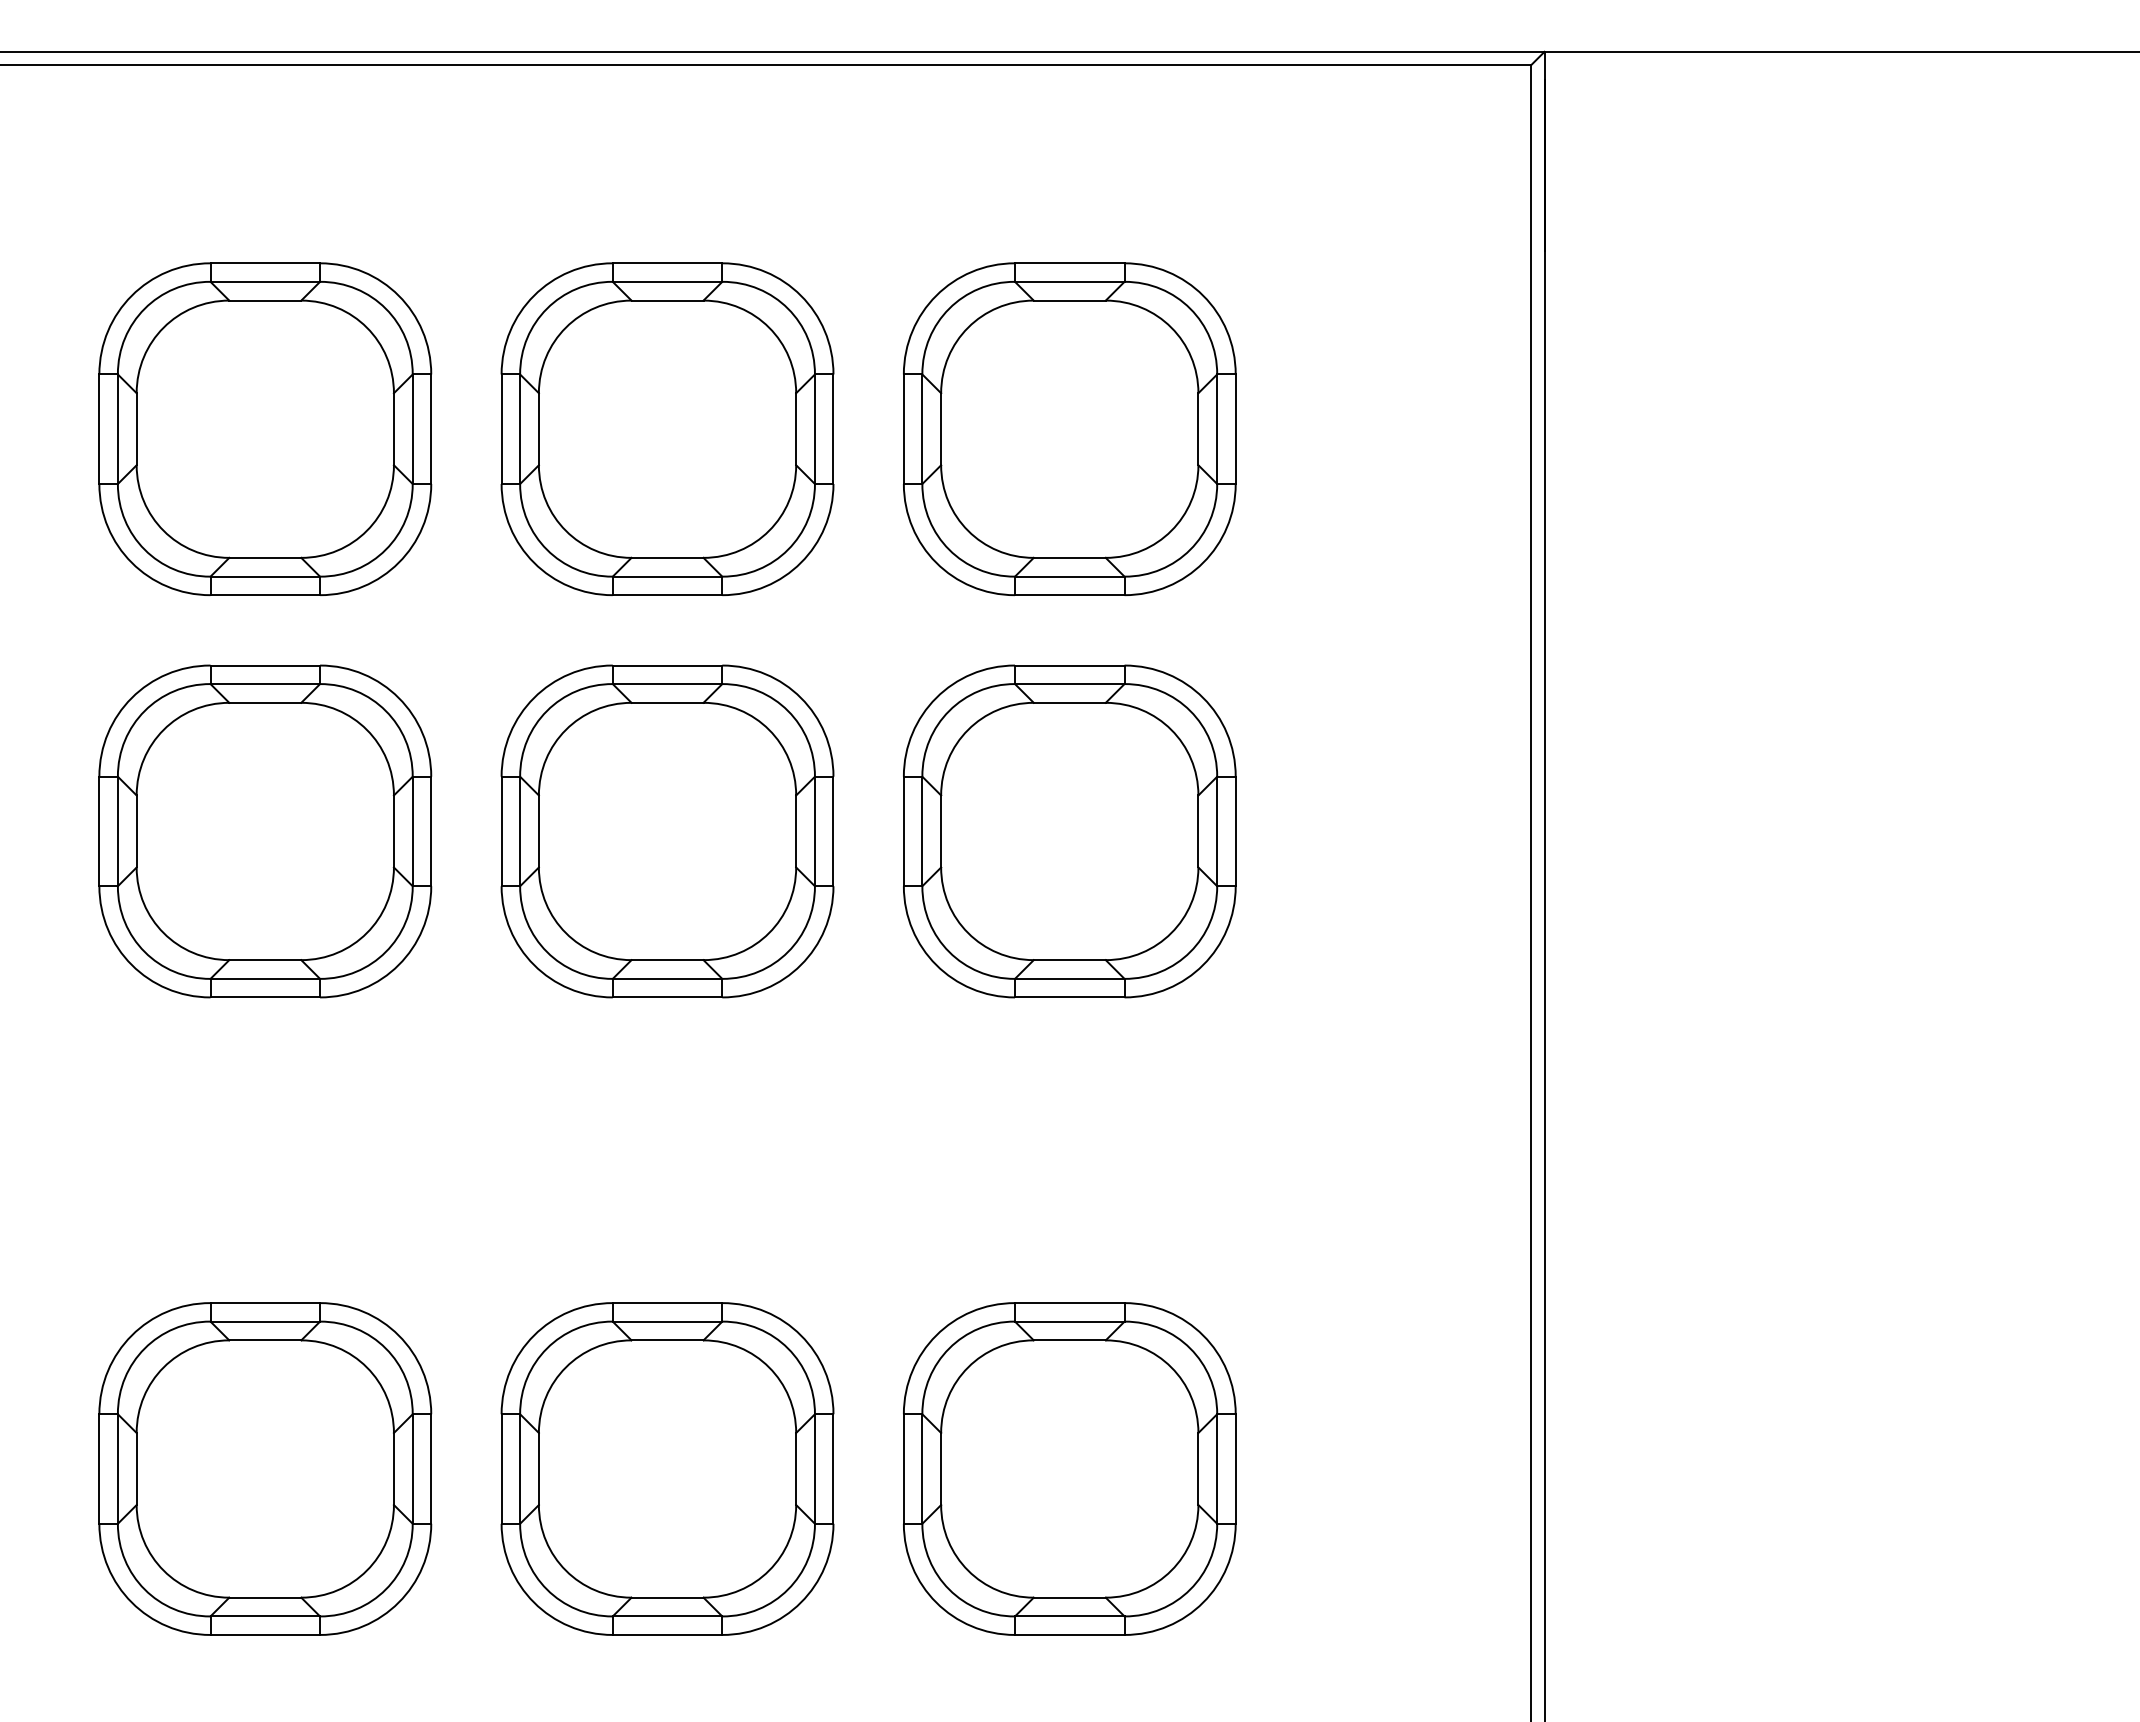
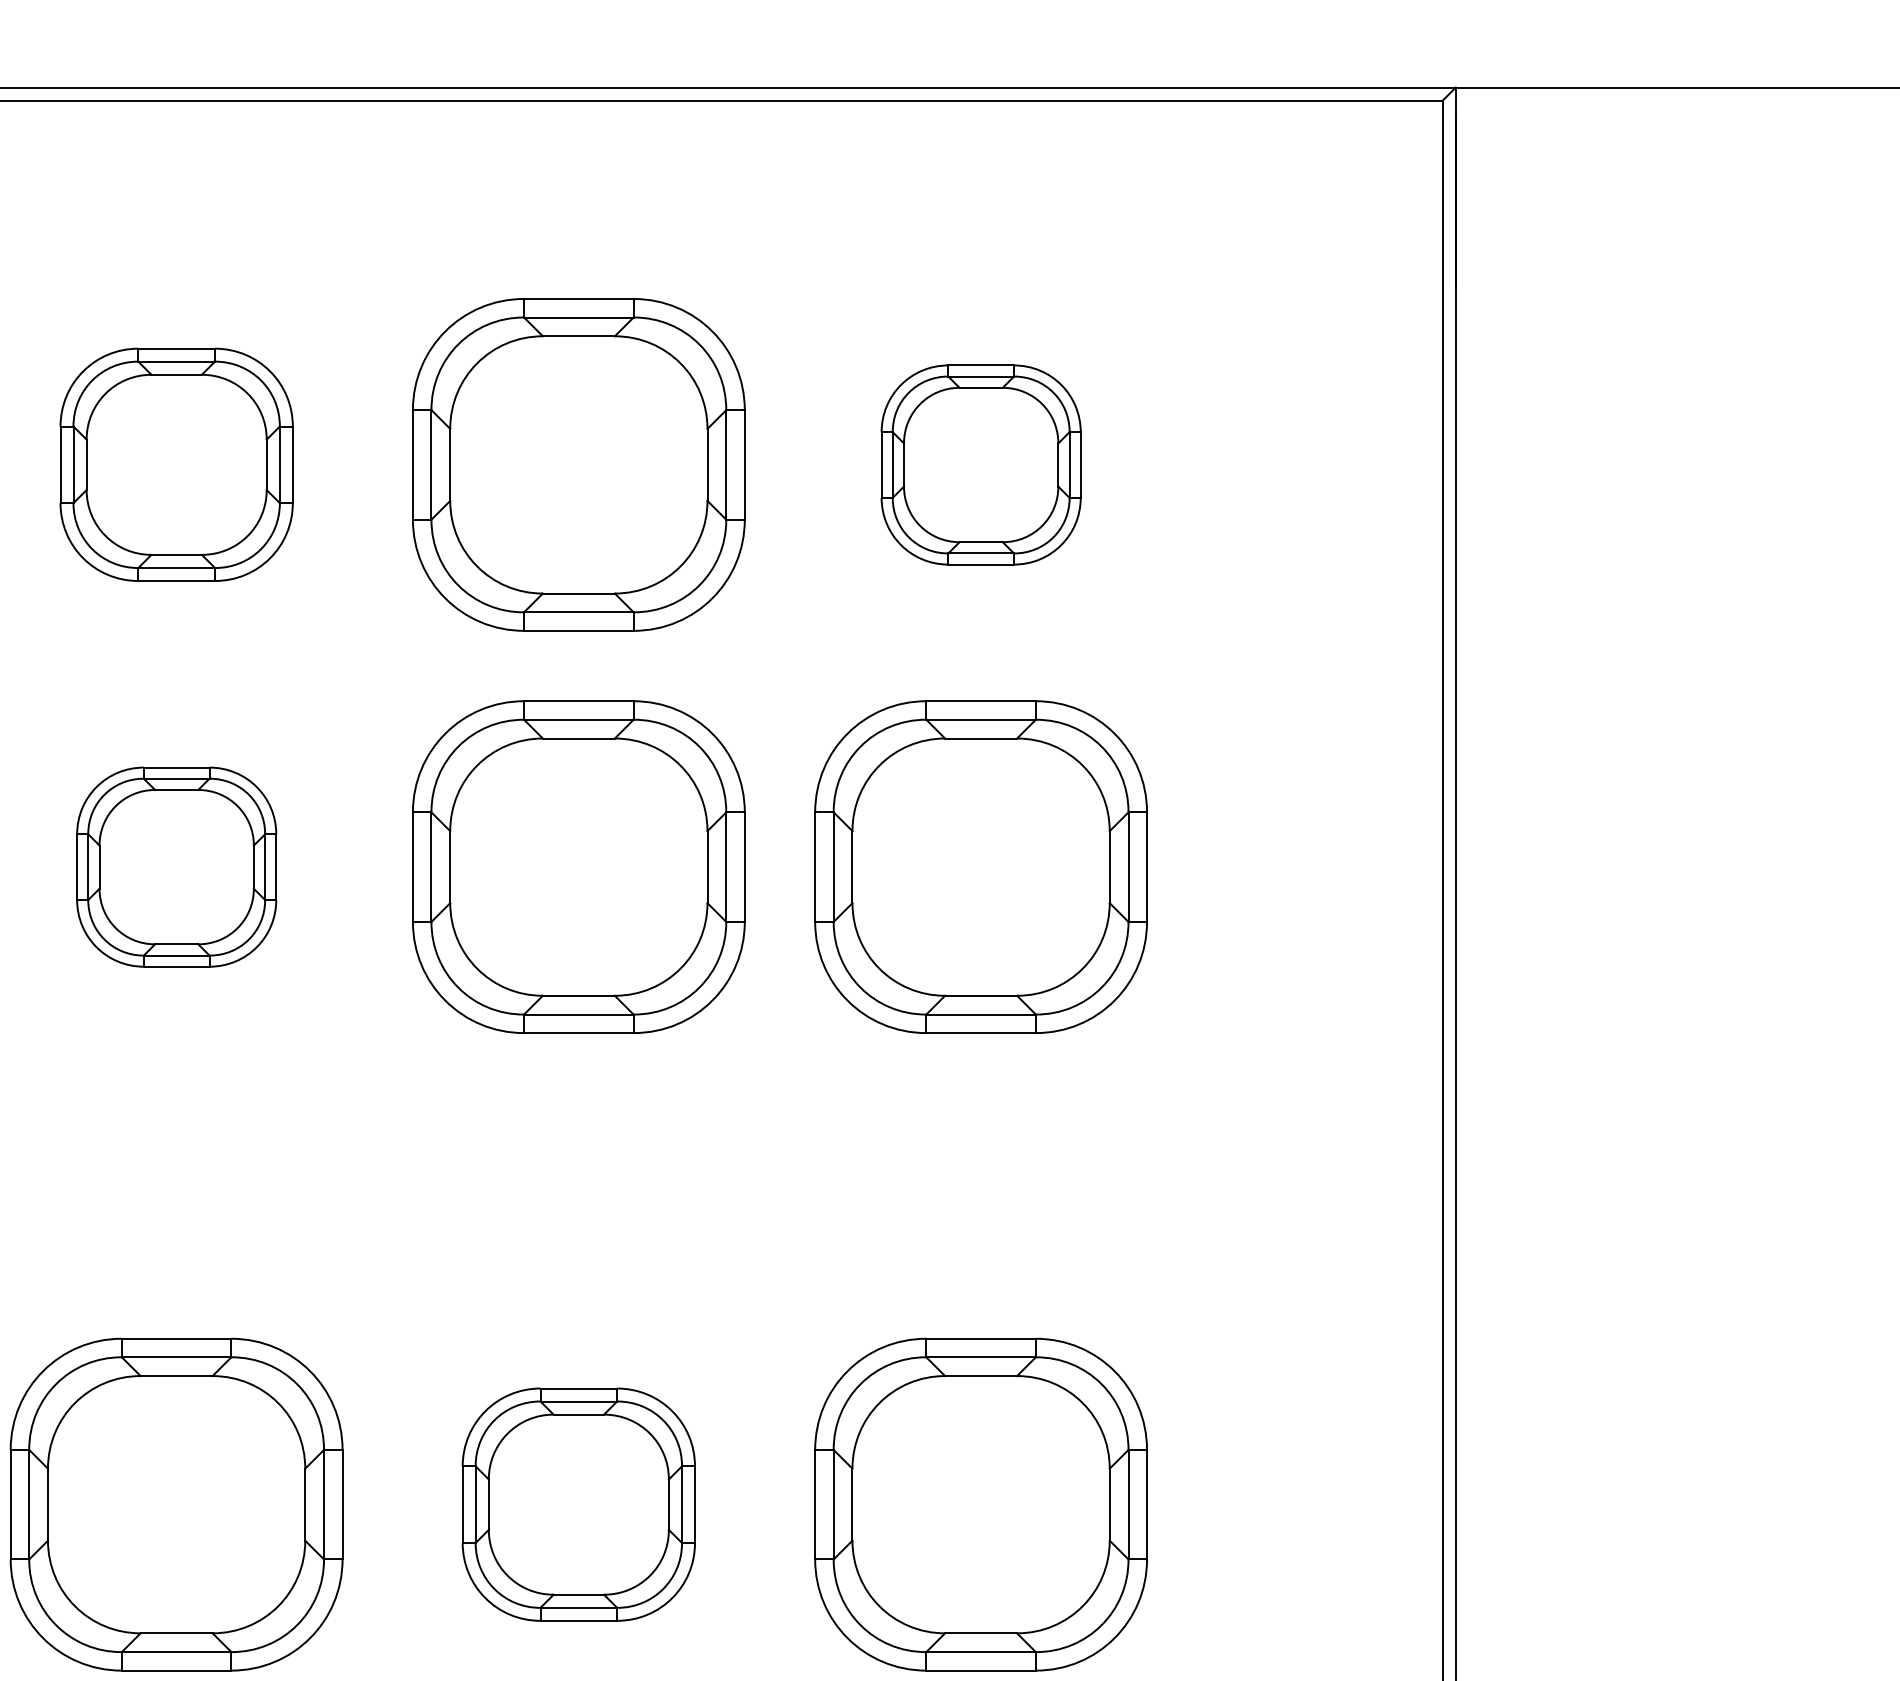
part: (265, 428) -> (176, 464), size x0.7
part: (1069, 429) -> (980, 465), size x0.6
part: (265, 831) -> (176, 867), size x0.6
part: (667, 1468) -> (578, 1504), size x0.7

